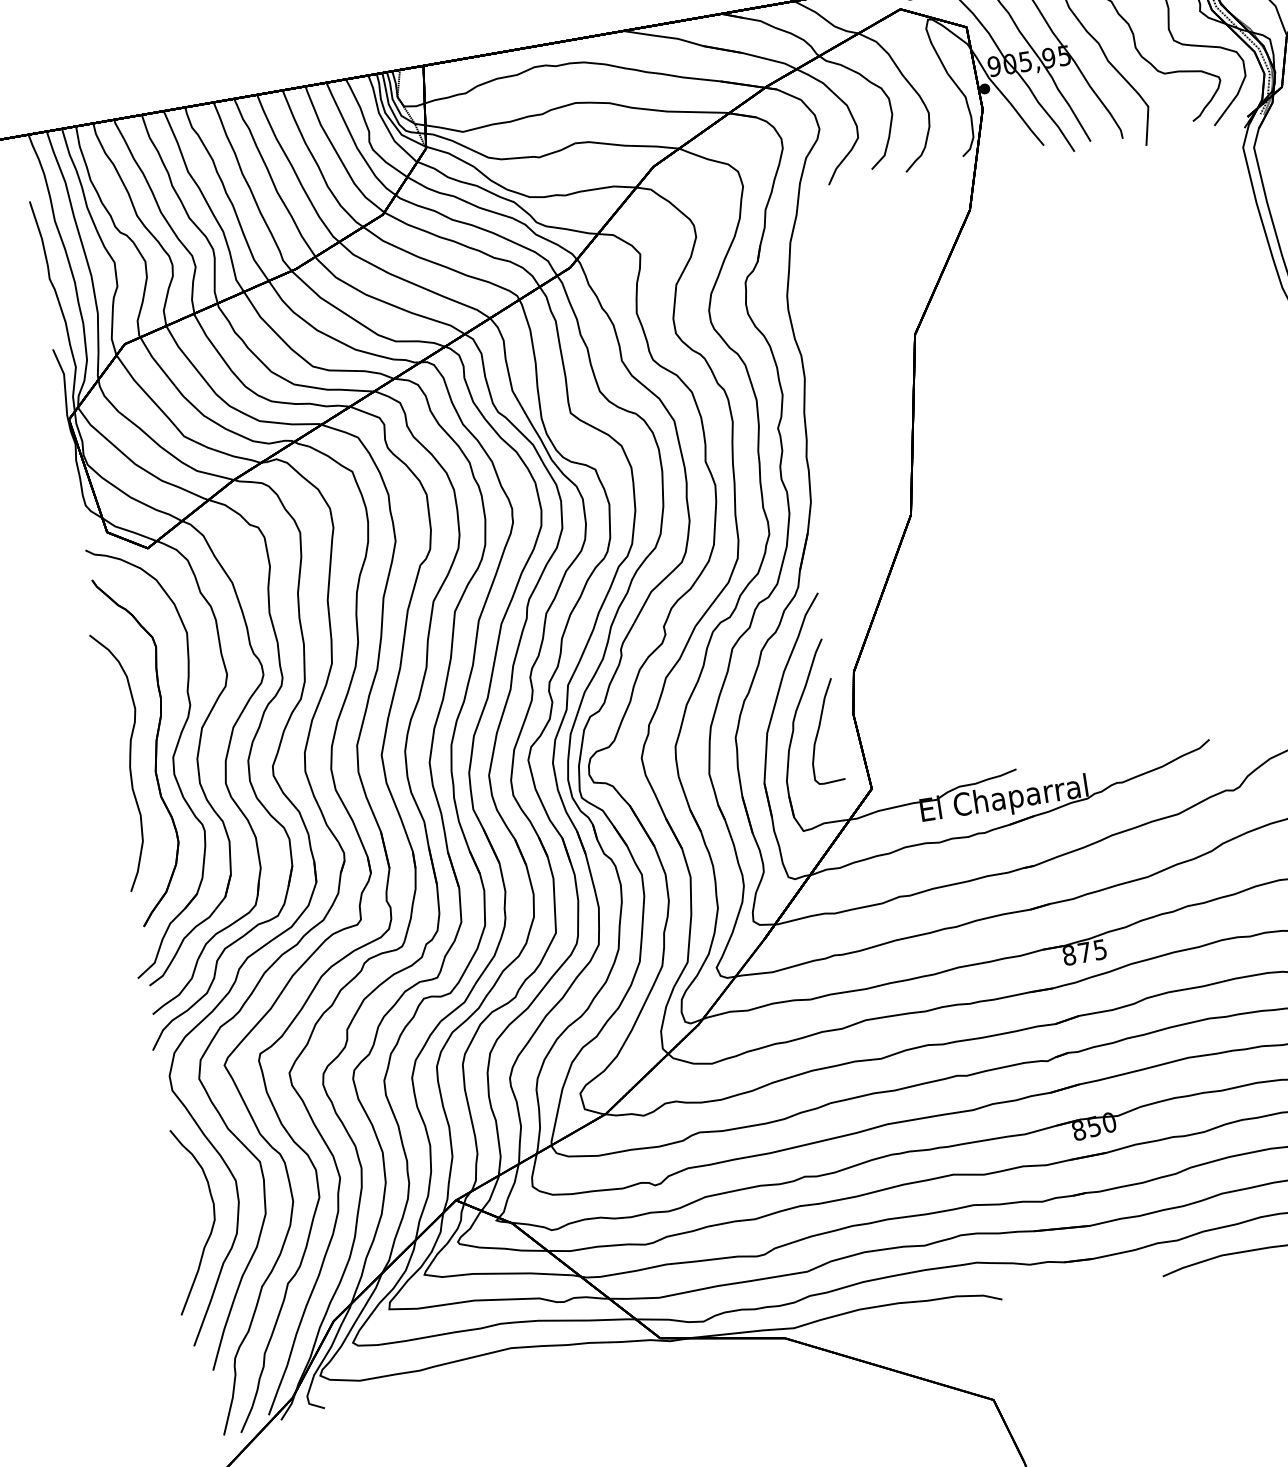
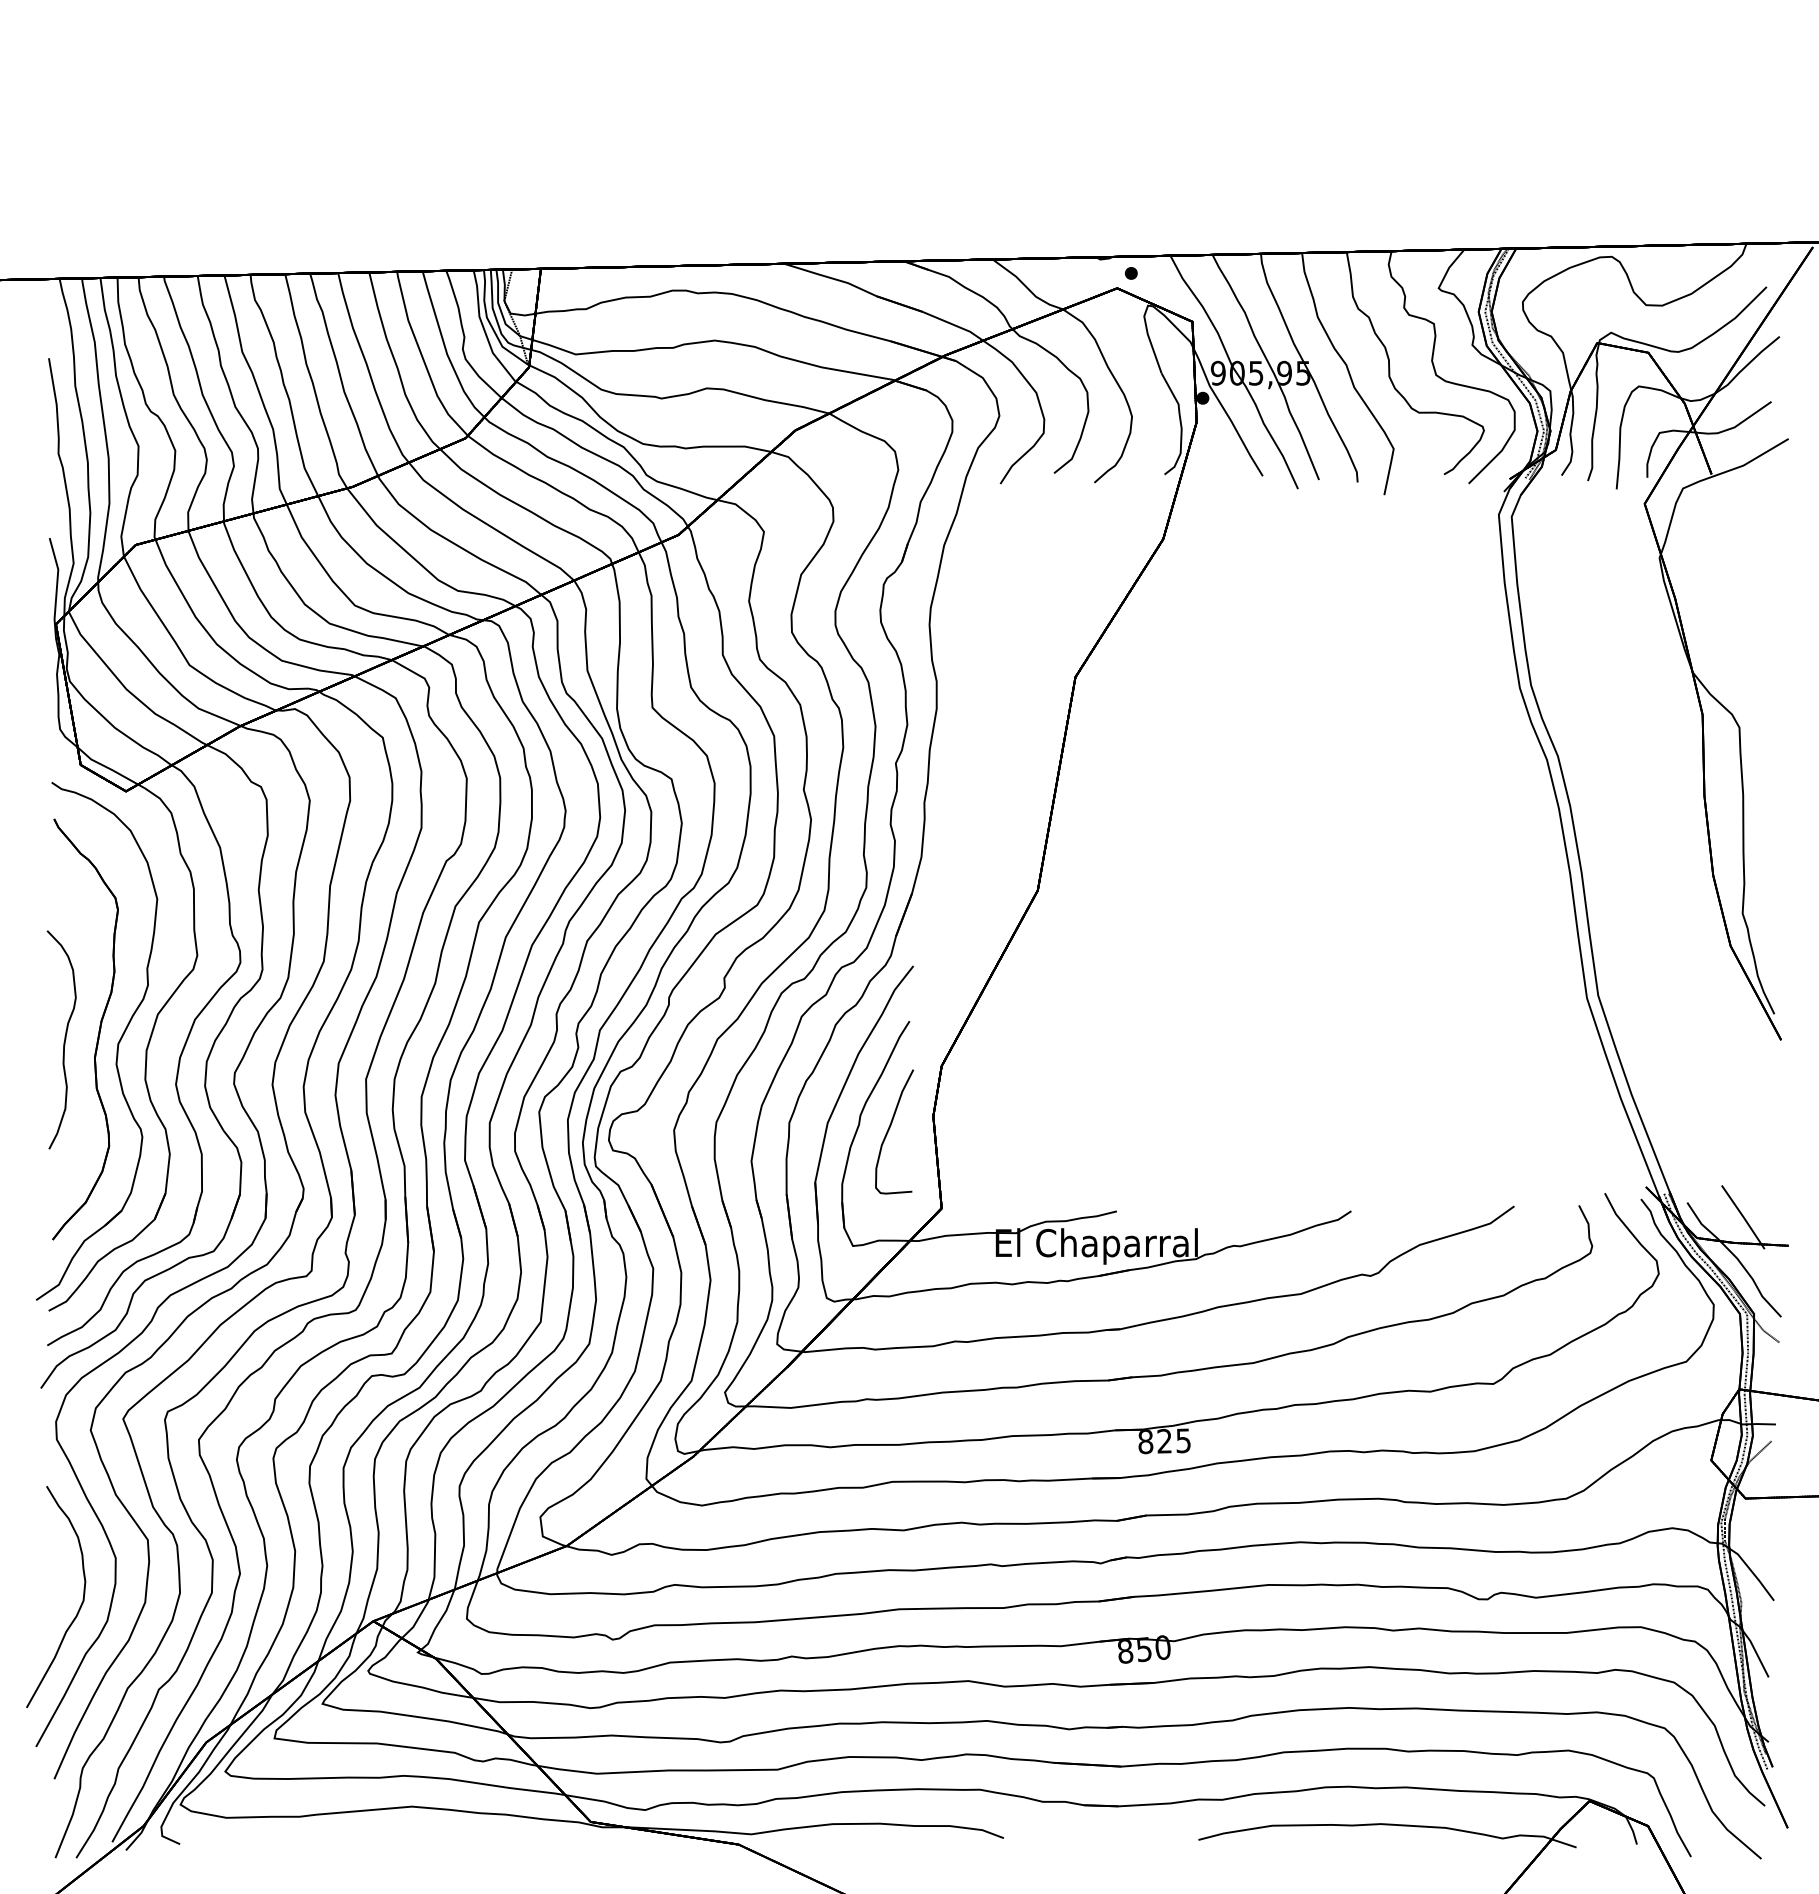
part: (125, 760) -> (61, 1039), size x0.7
text: (1084, 951) -> (1164, 1440), 875 -> 825

